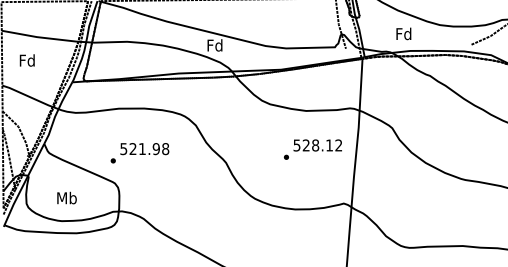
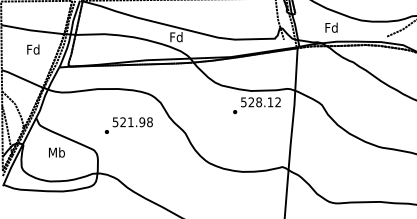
text: (27, 60) -> (33, 49), moved
text: (312, 149) -> (256, 105), moved
text: (139, 152) -> (128, 125), moved
text: (66, 198) -> (56, 152), moved

